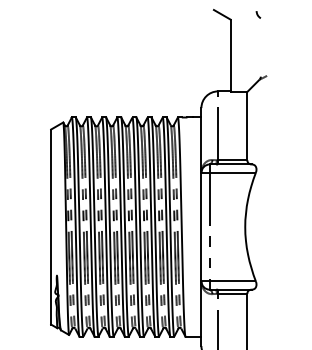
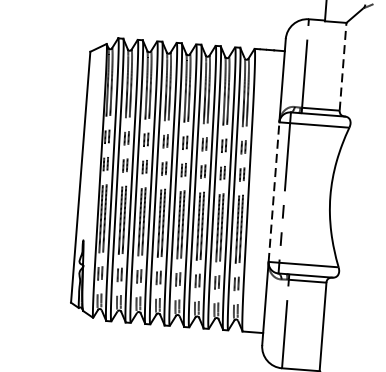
line: (247, 125) -> (343, 66), solid -> dashed
line: (201, 226) -> (274, 191), solid -> dashed

